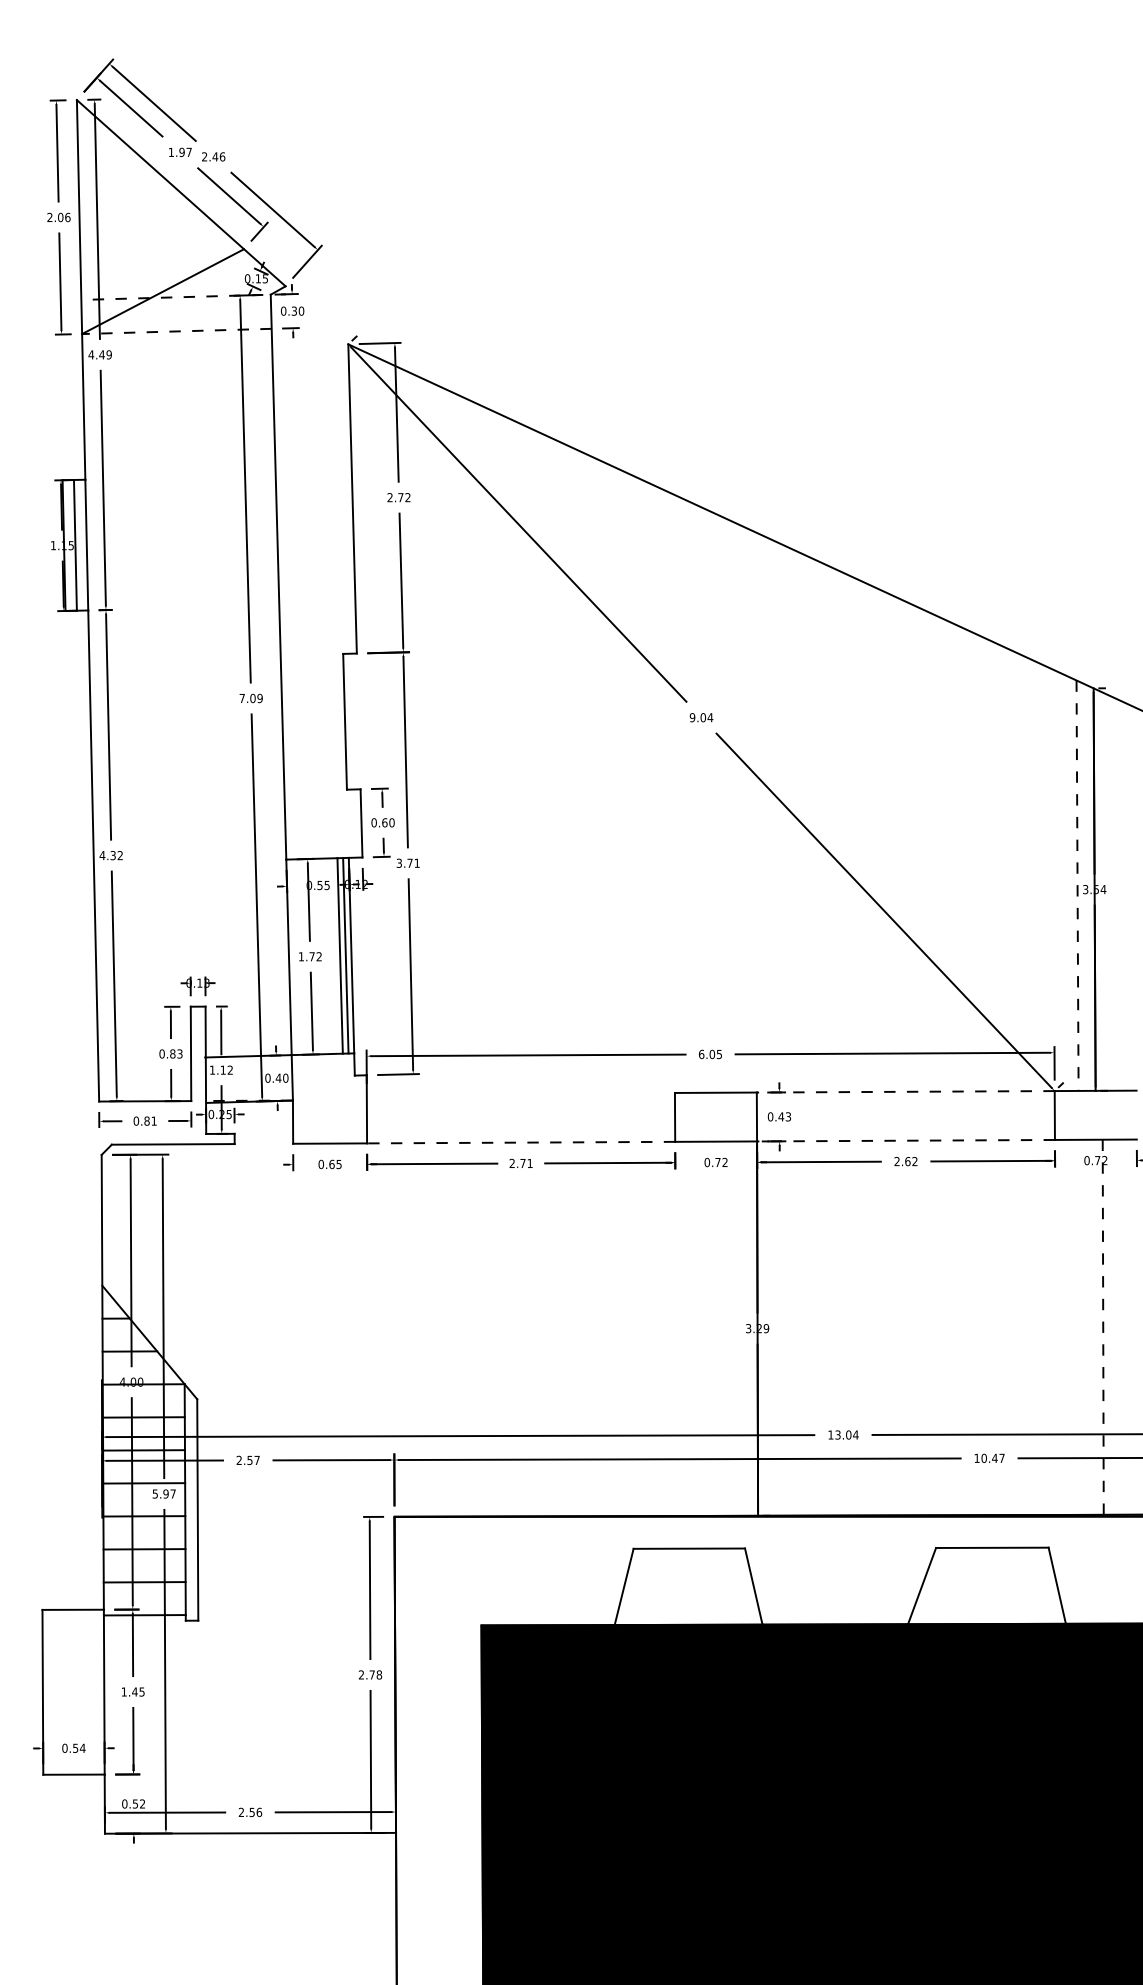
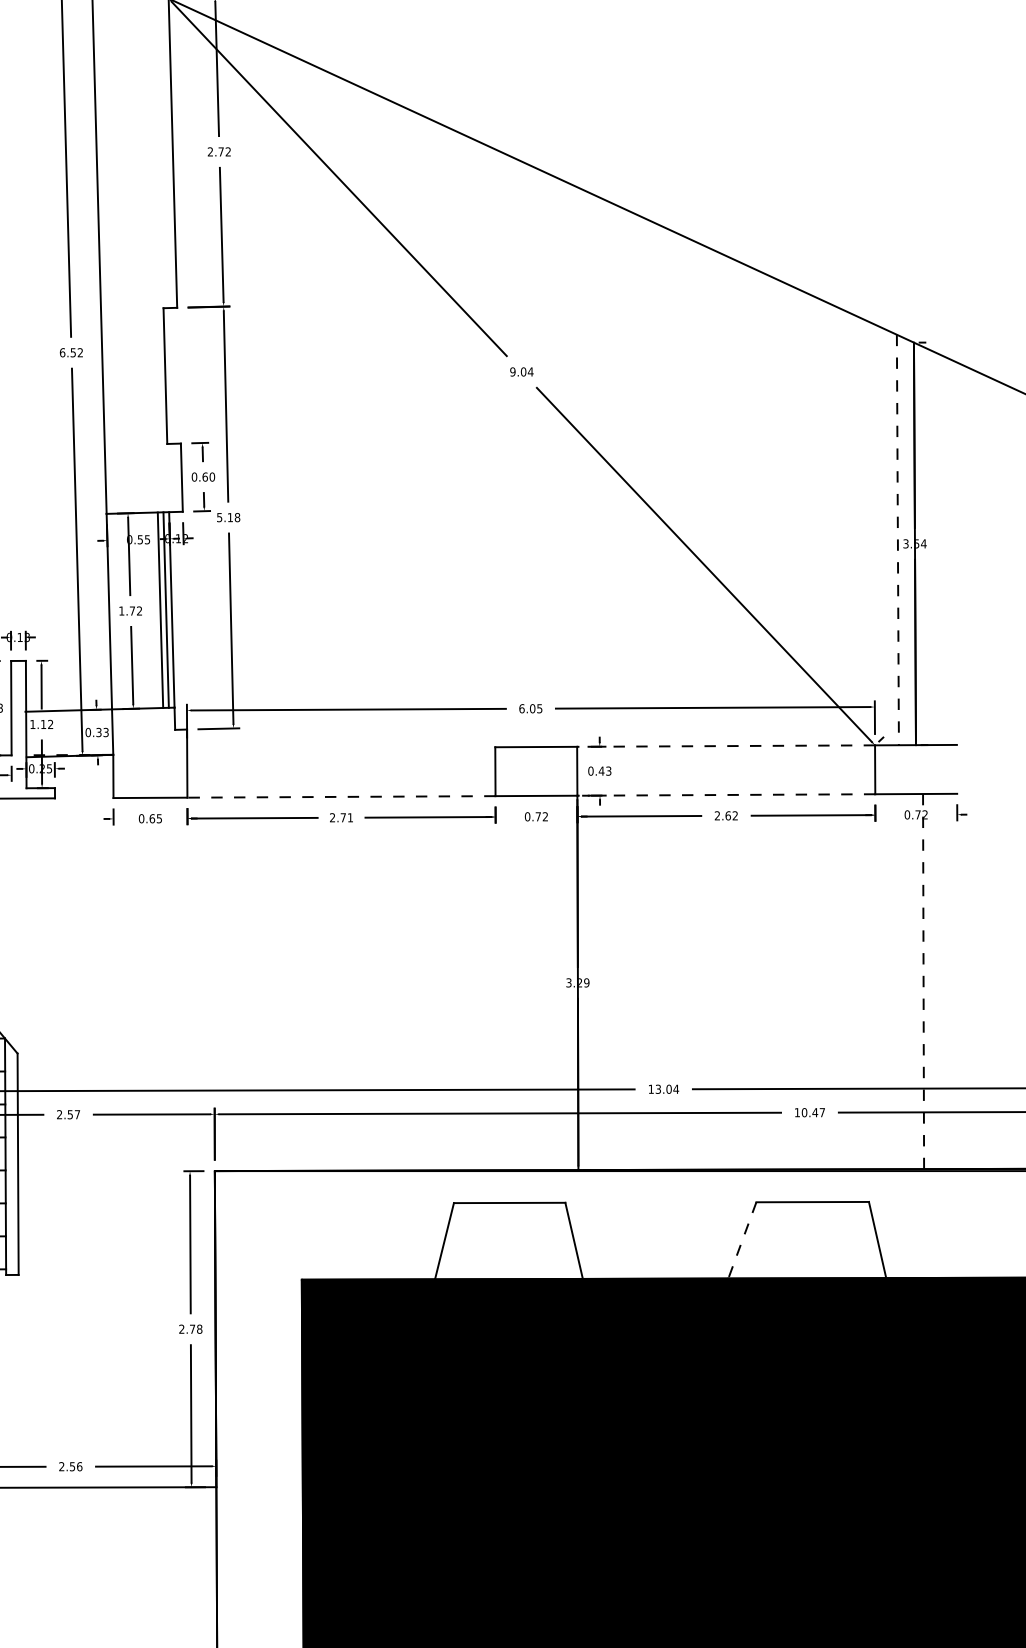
text: (250, 698) -> (70, 352), 7.09 -> 6.52
text: (408, 862) -> (228, 516), 3.71 -> 5.18
text: (281, 1077) -> (101, 731), 0.40 -> 0.33
line: (922, 1586) -> (742, 1240), solid -> dashed

